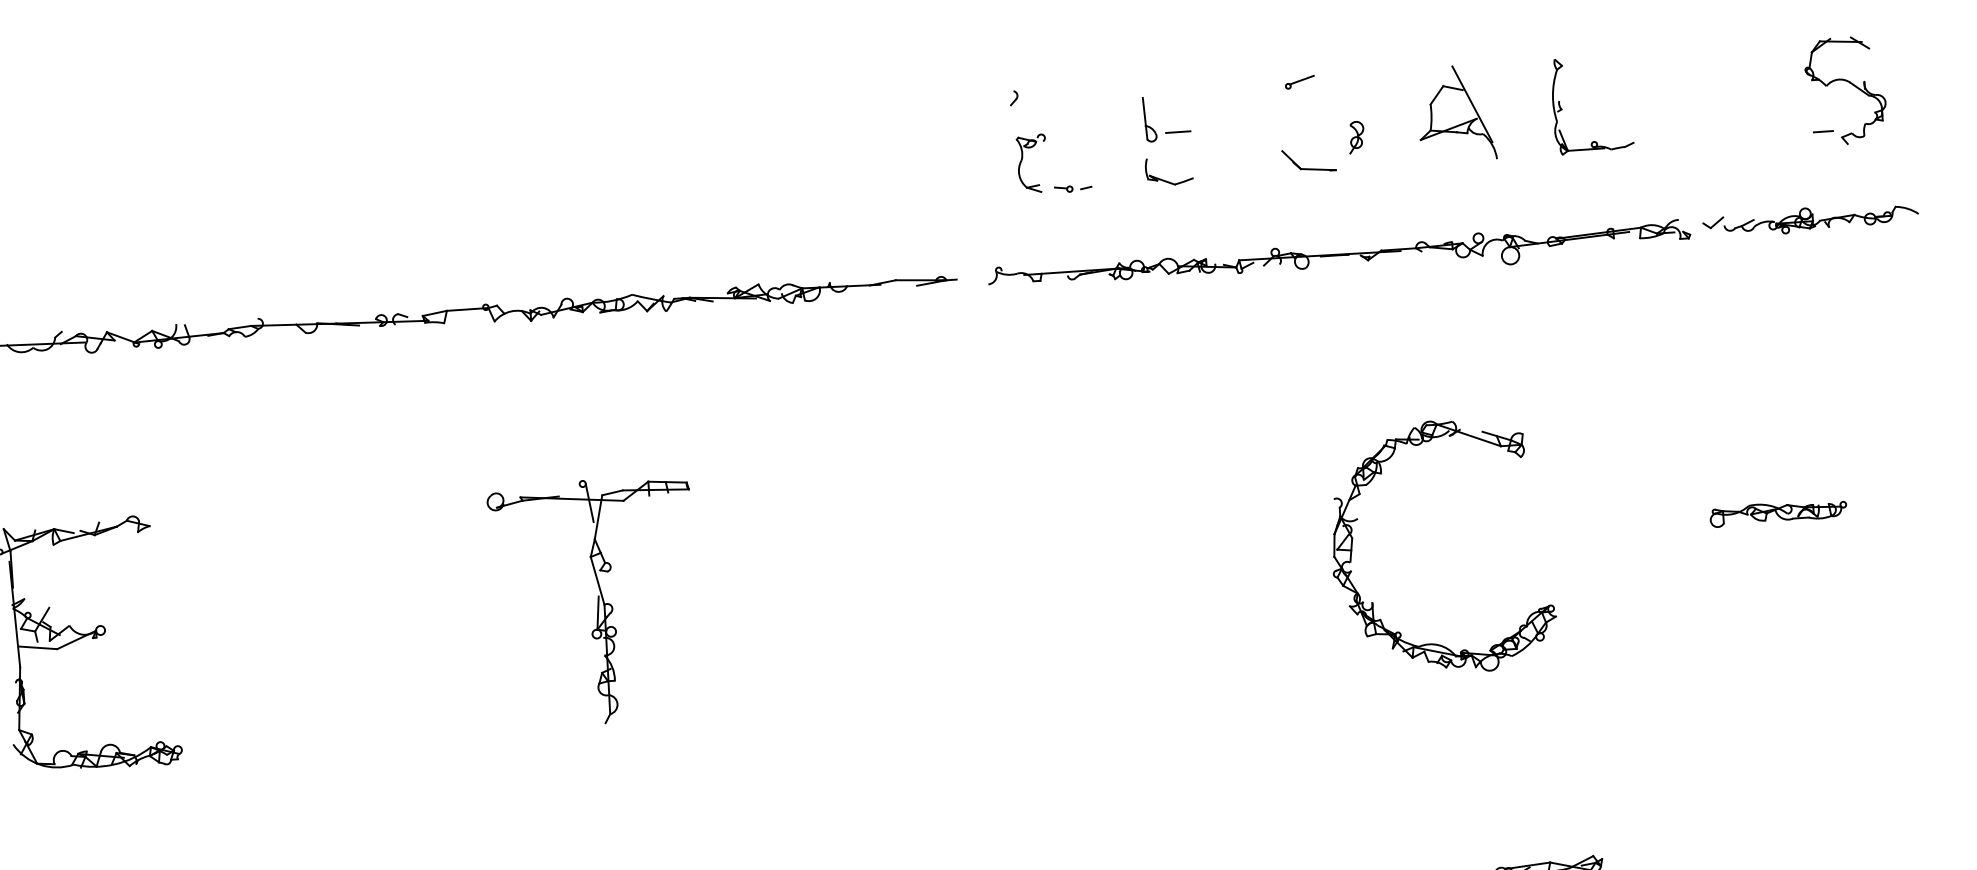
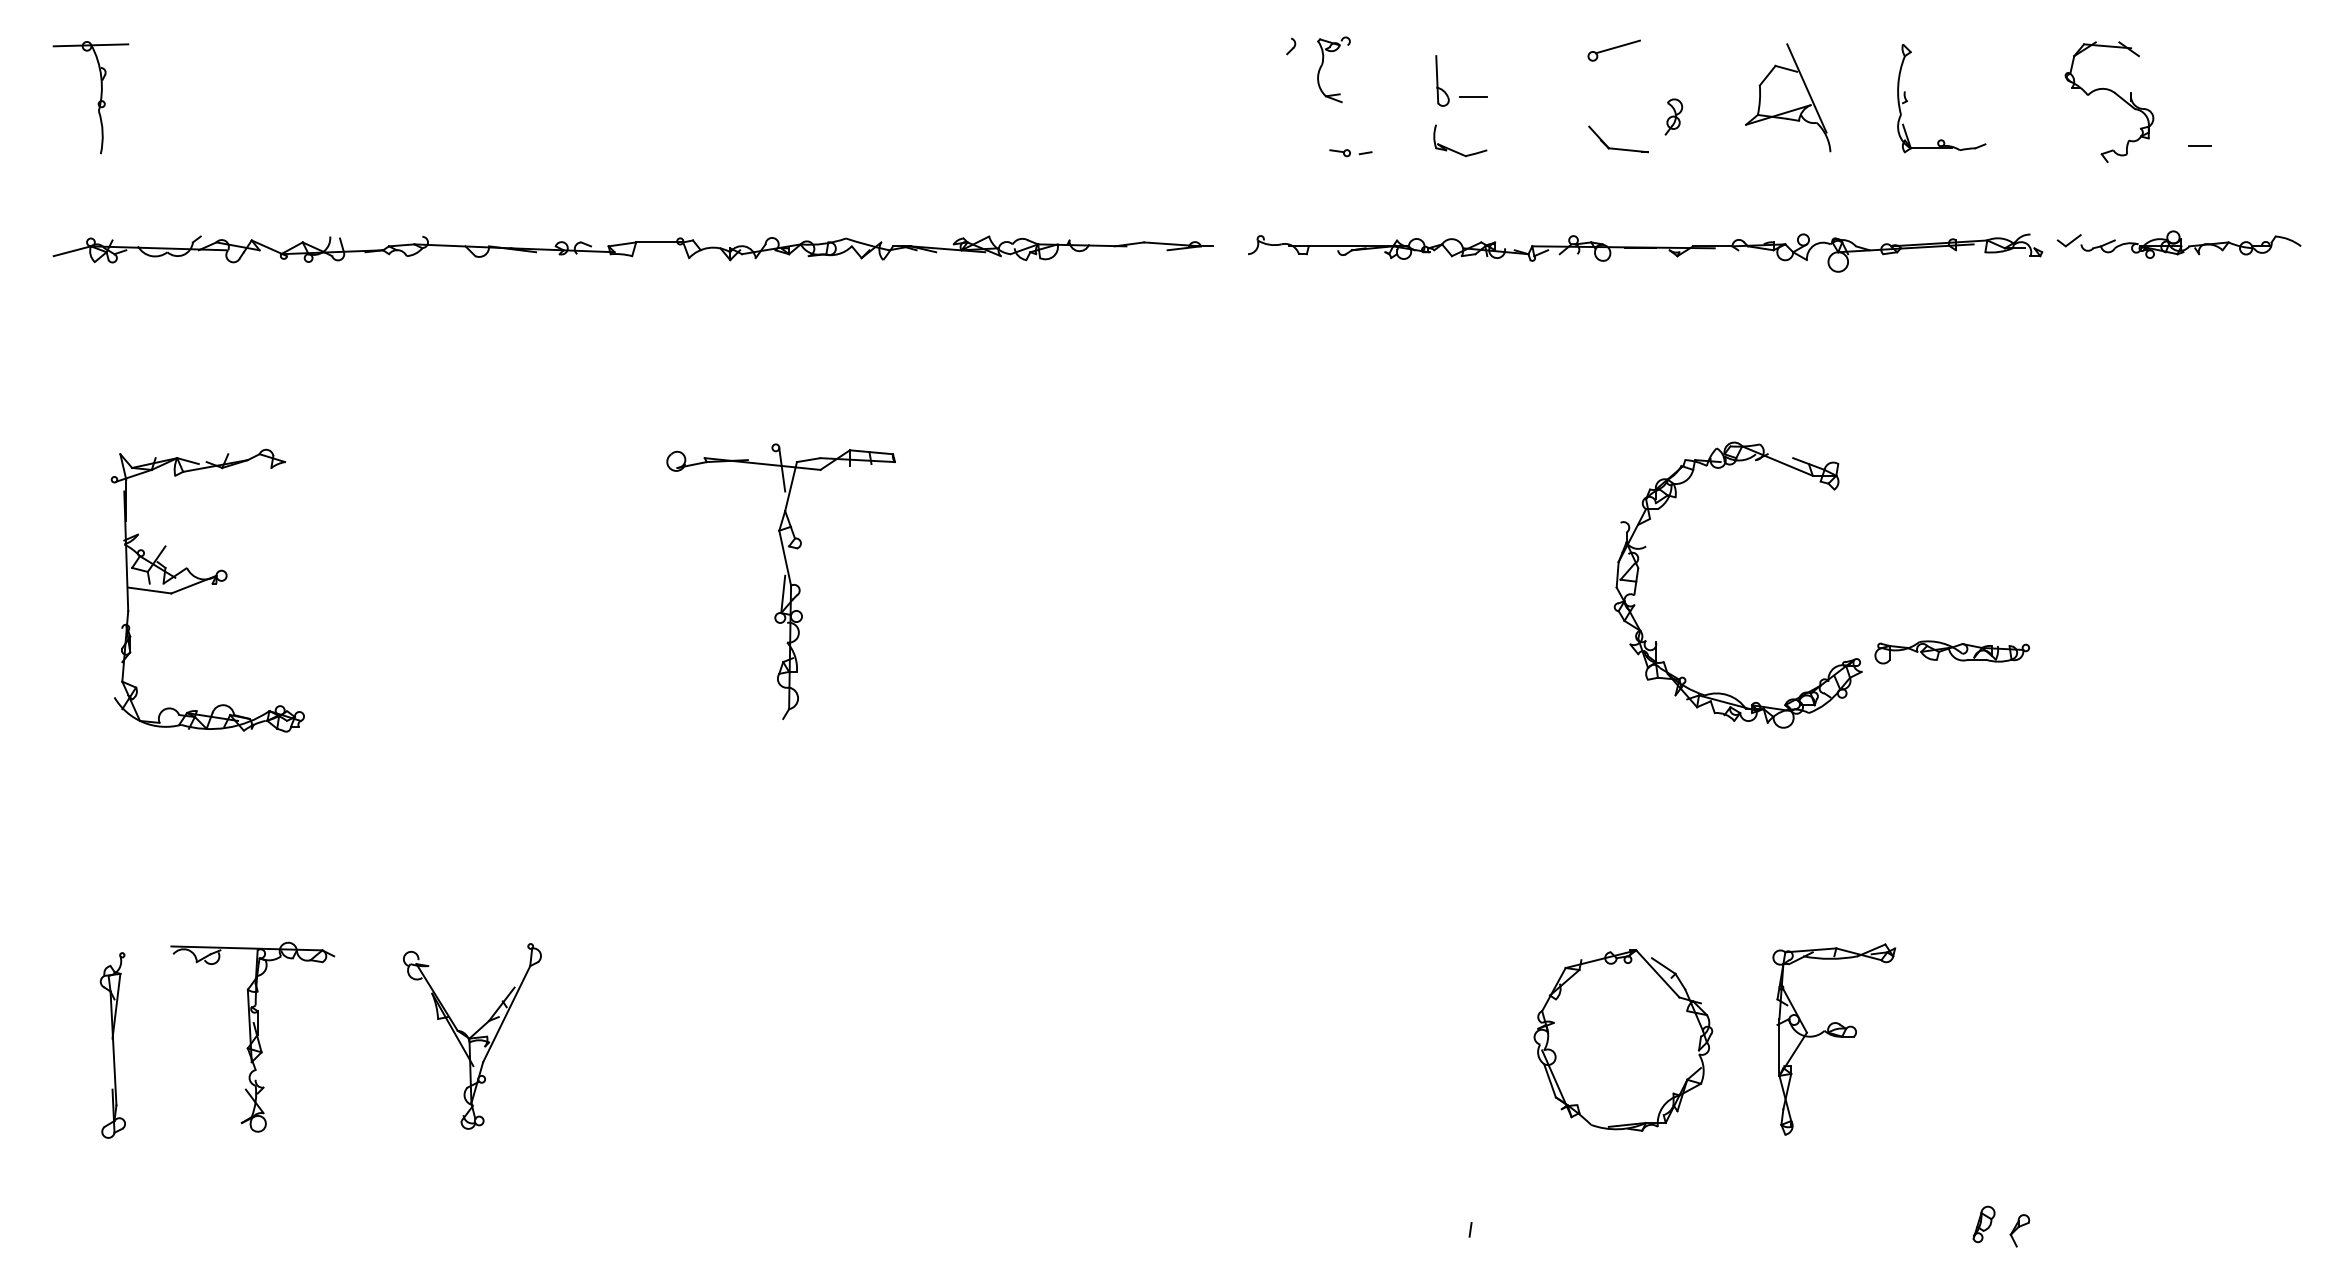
part: (1300, 82) -> (1614, 50), size x1.6
part: (1848, 83) -> (2113, 93), moved
part: (1022, 159) -> (1323, 64), moved
part: (1777, 513) -> (1951, 652), moved

